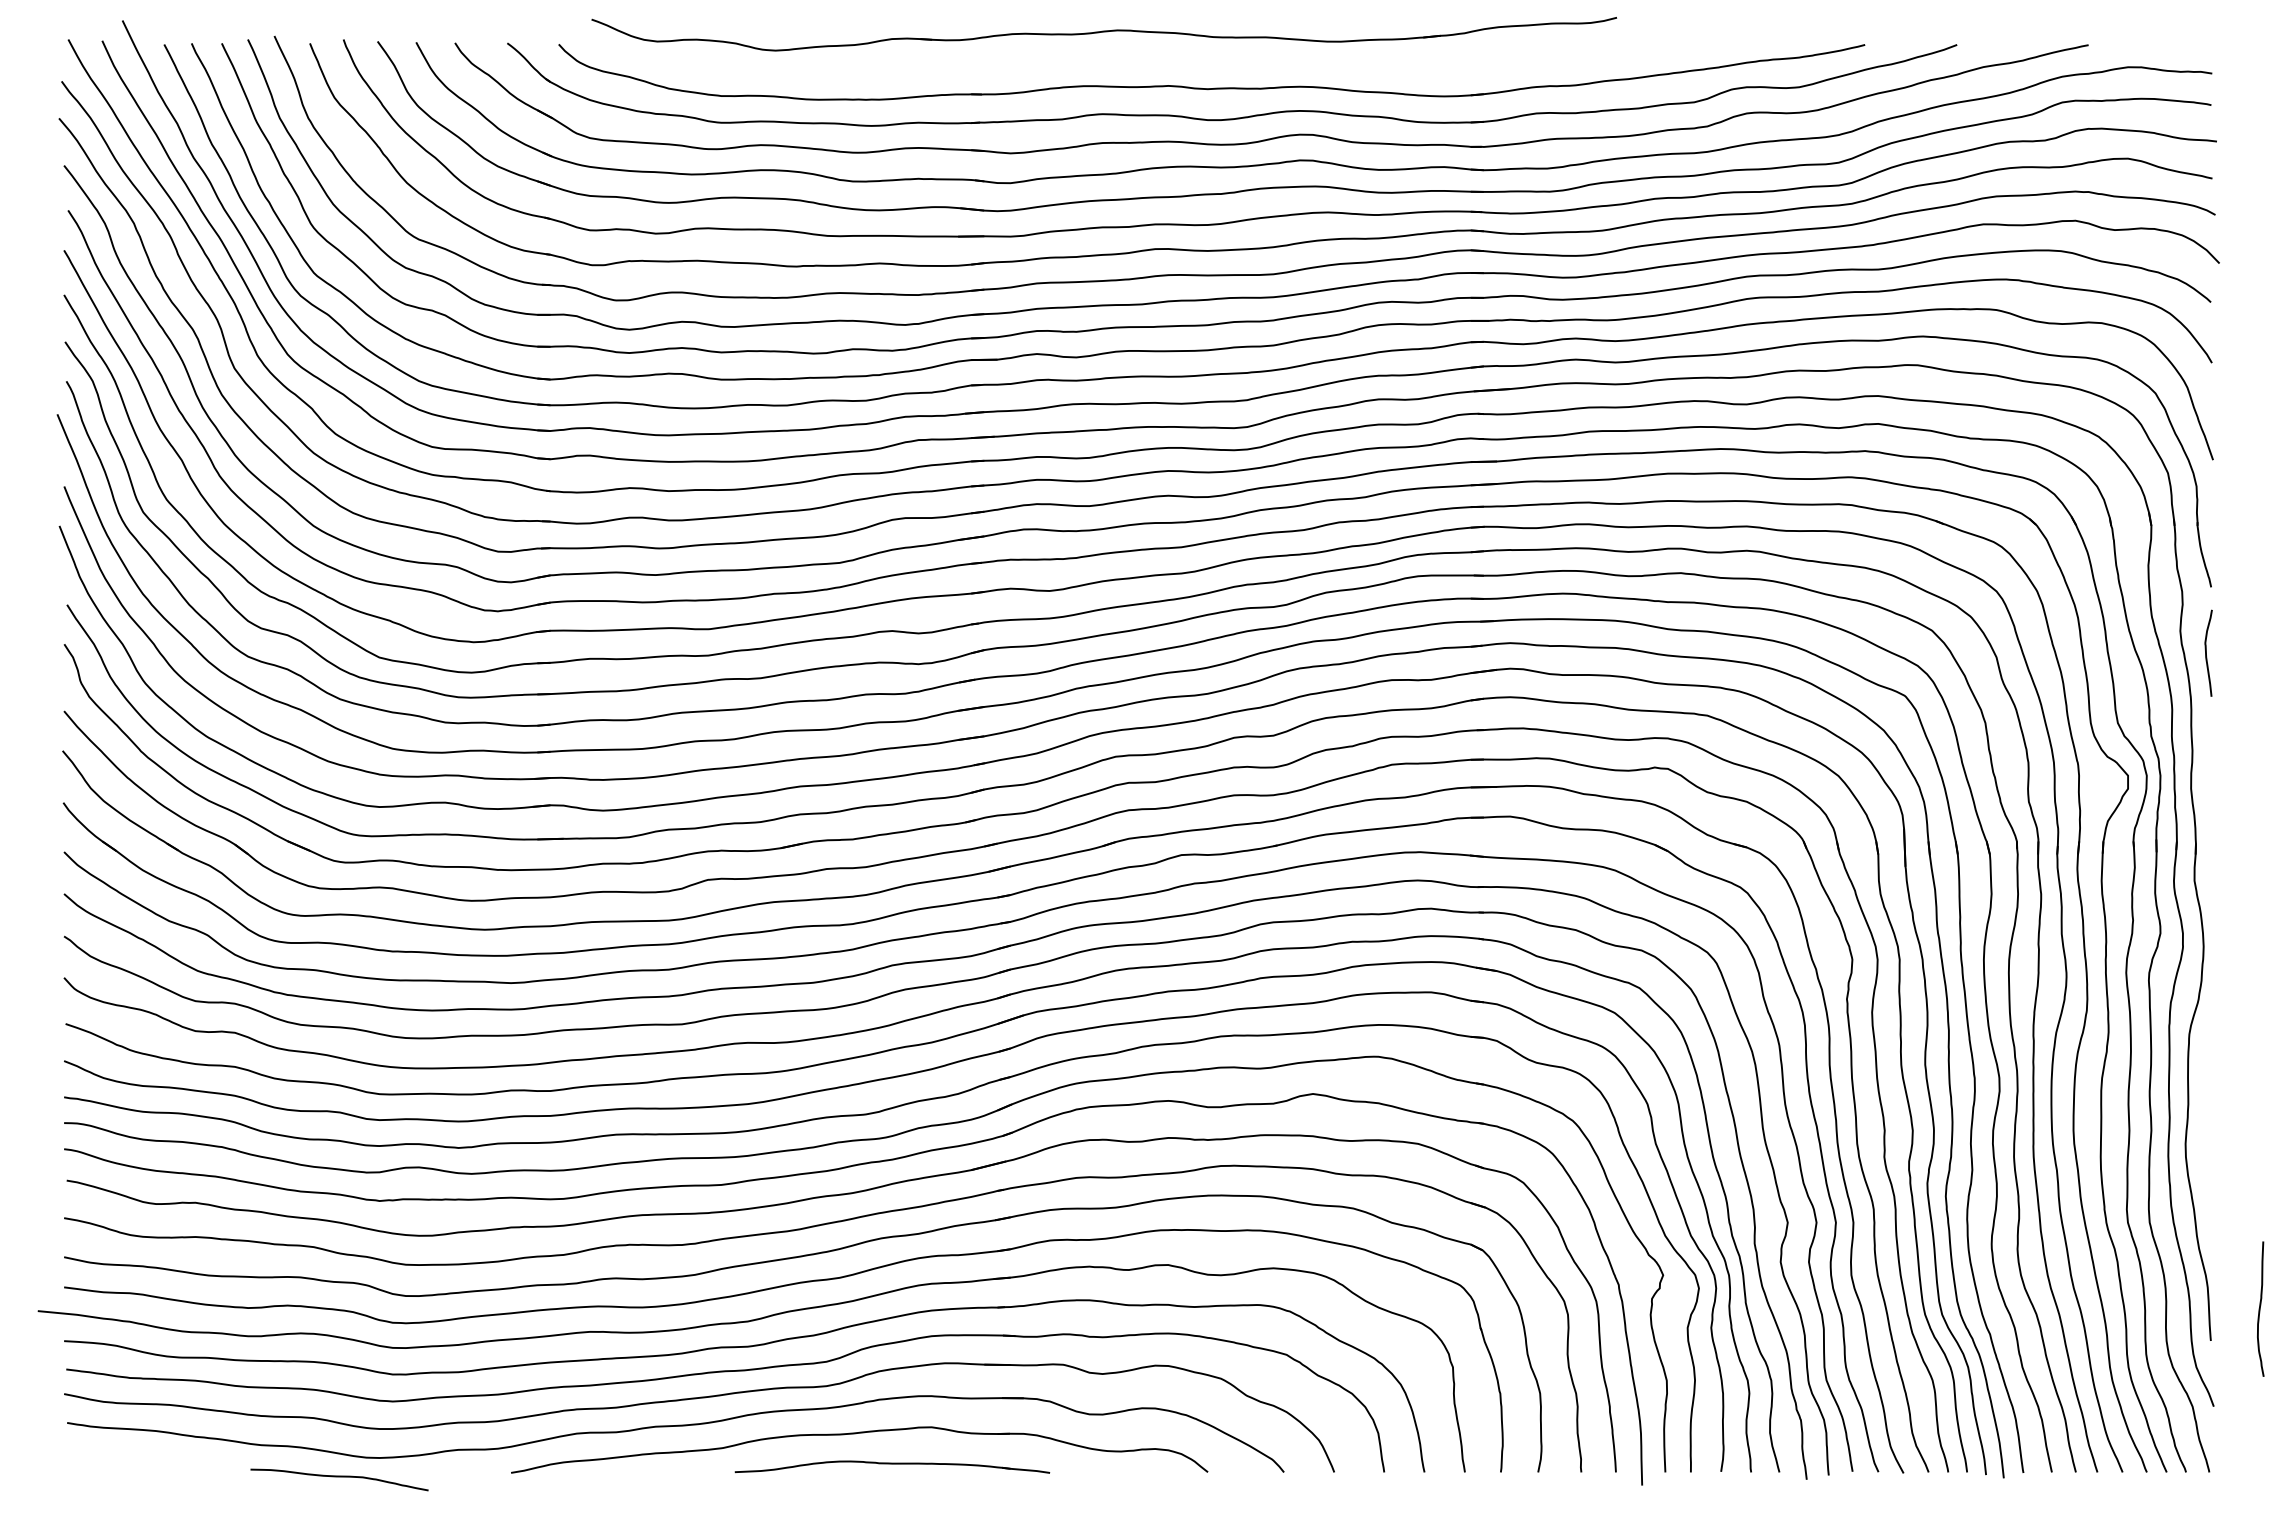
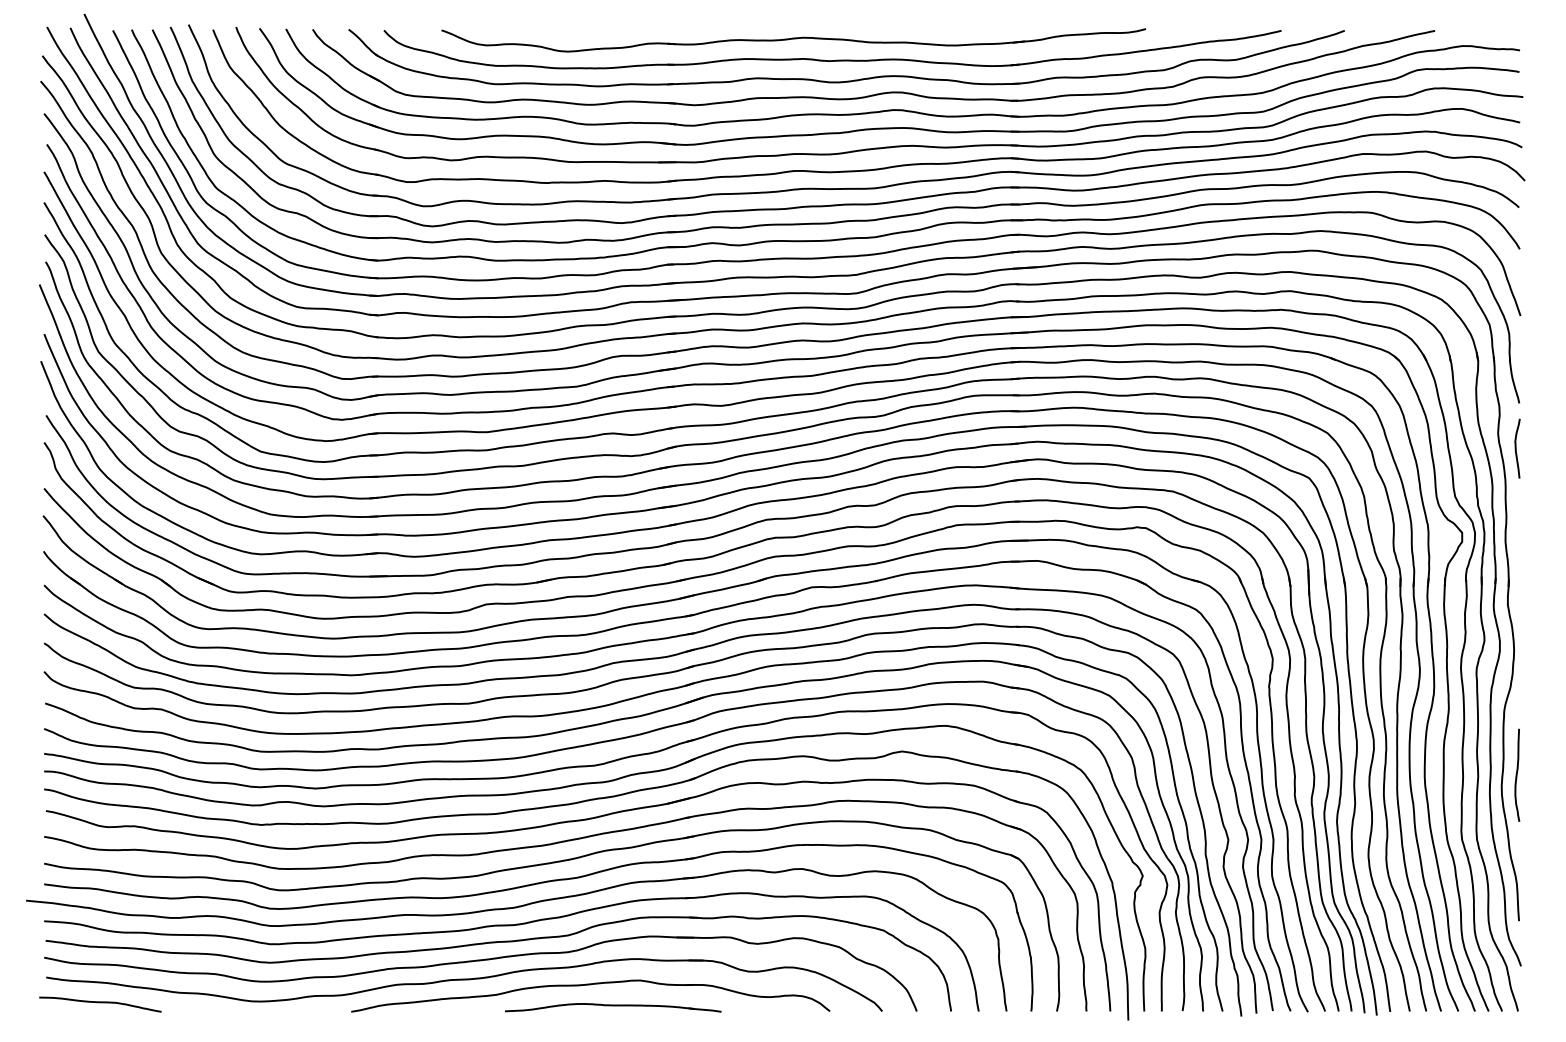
part: (1103, 34) -> (793, 40), moved
curve: (2260, 1307) -> (1517, 774), moved
curve: (339, 1478) -> (100, 1003), moved

